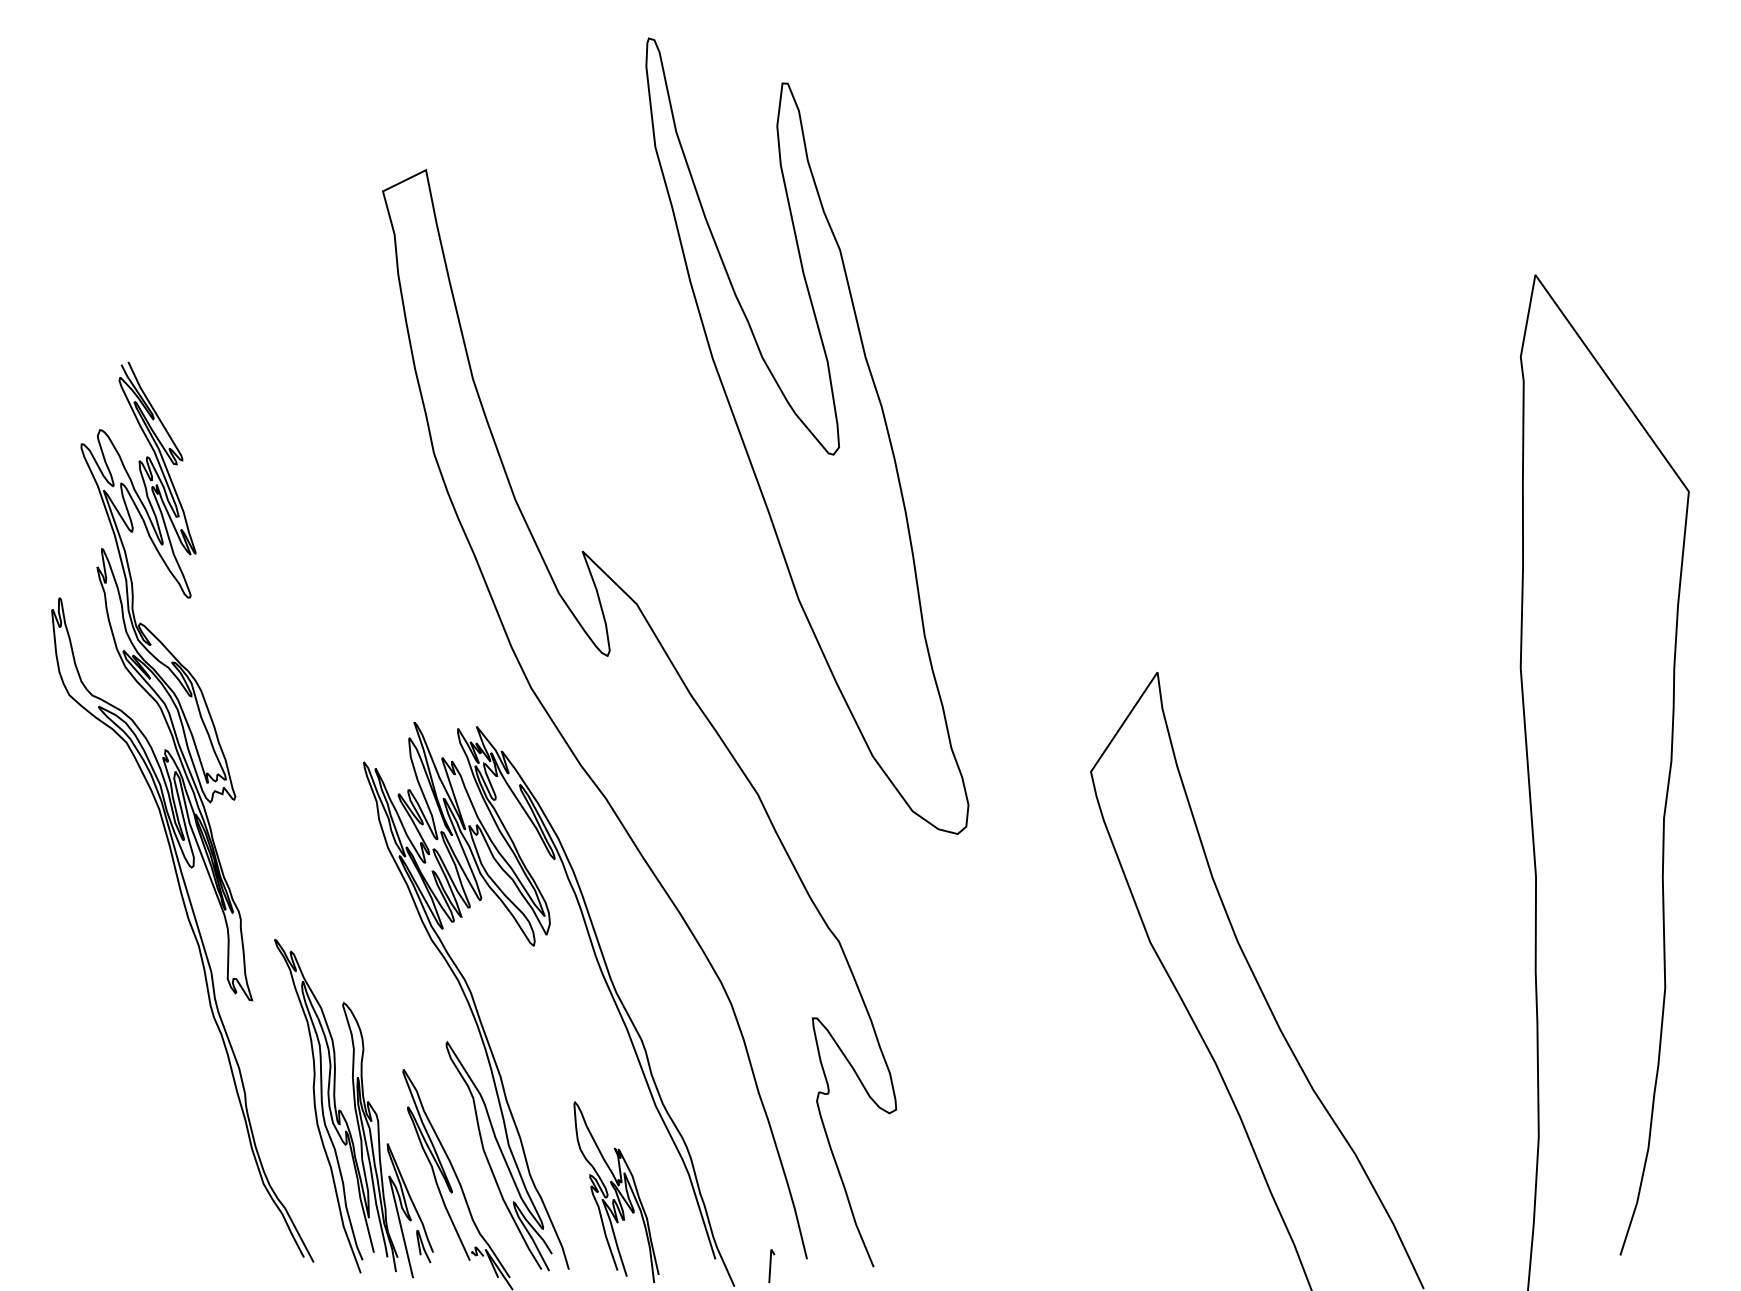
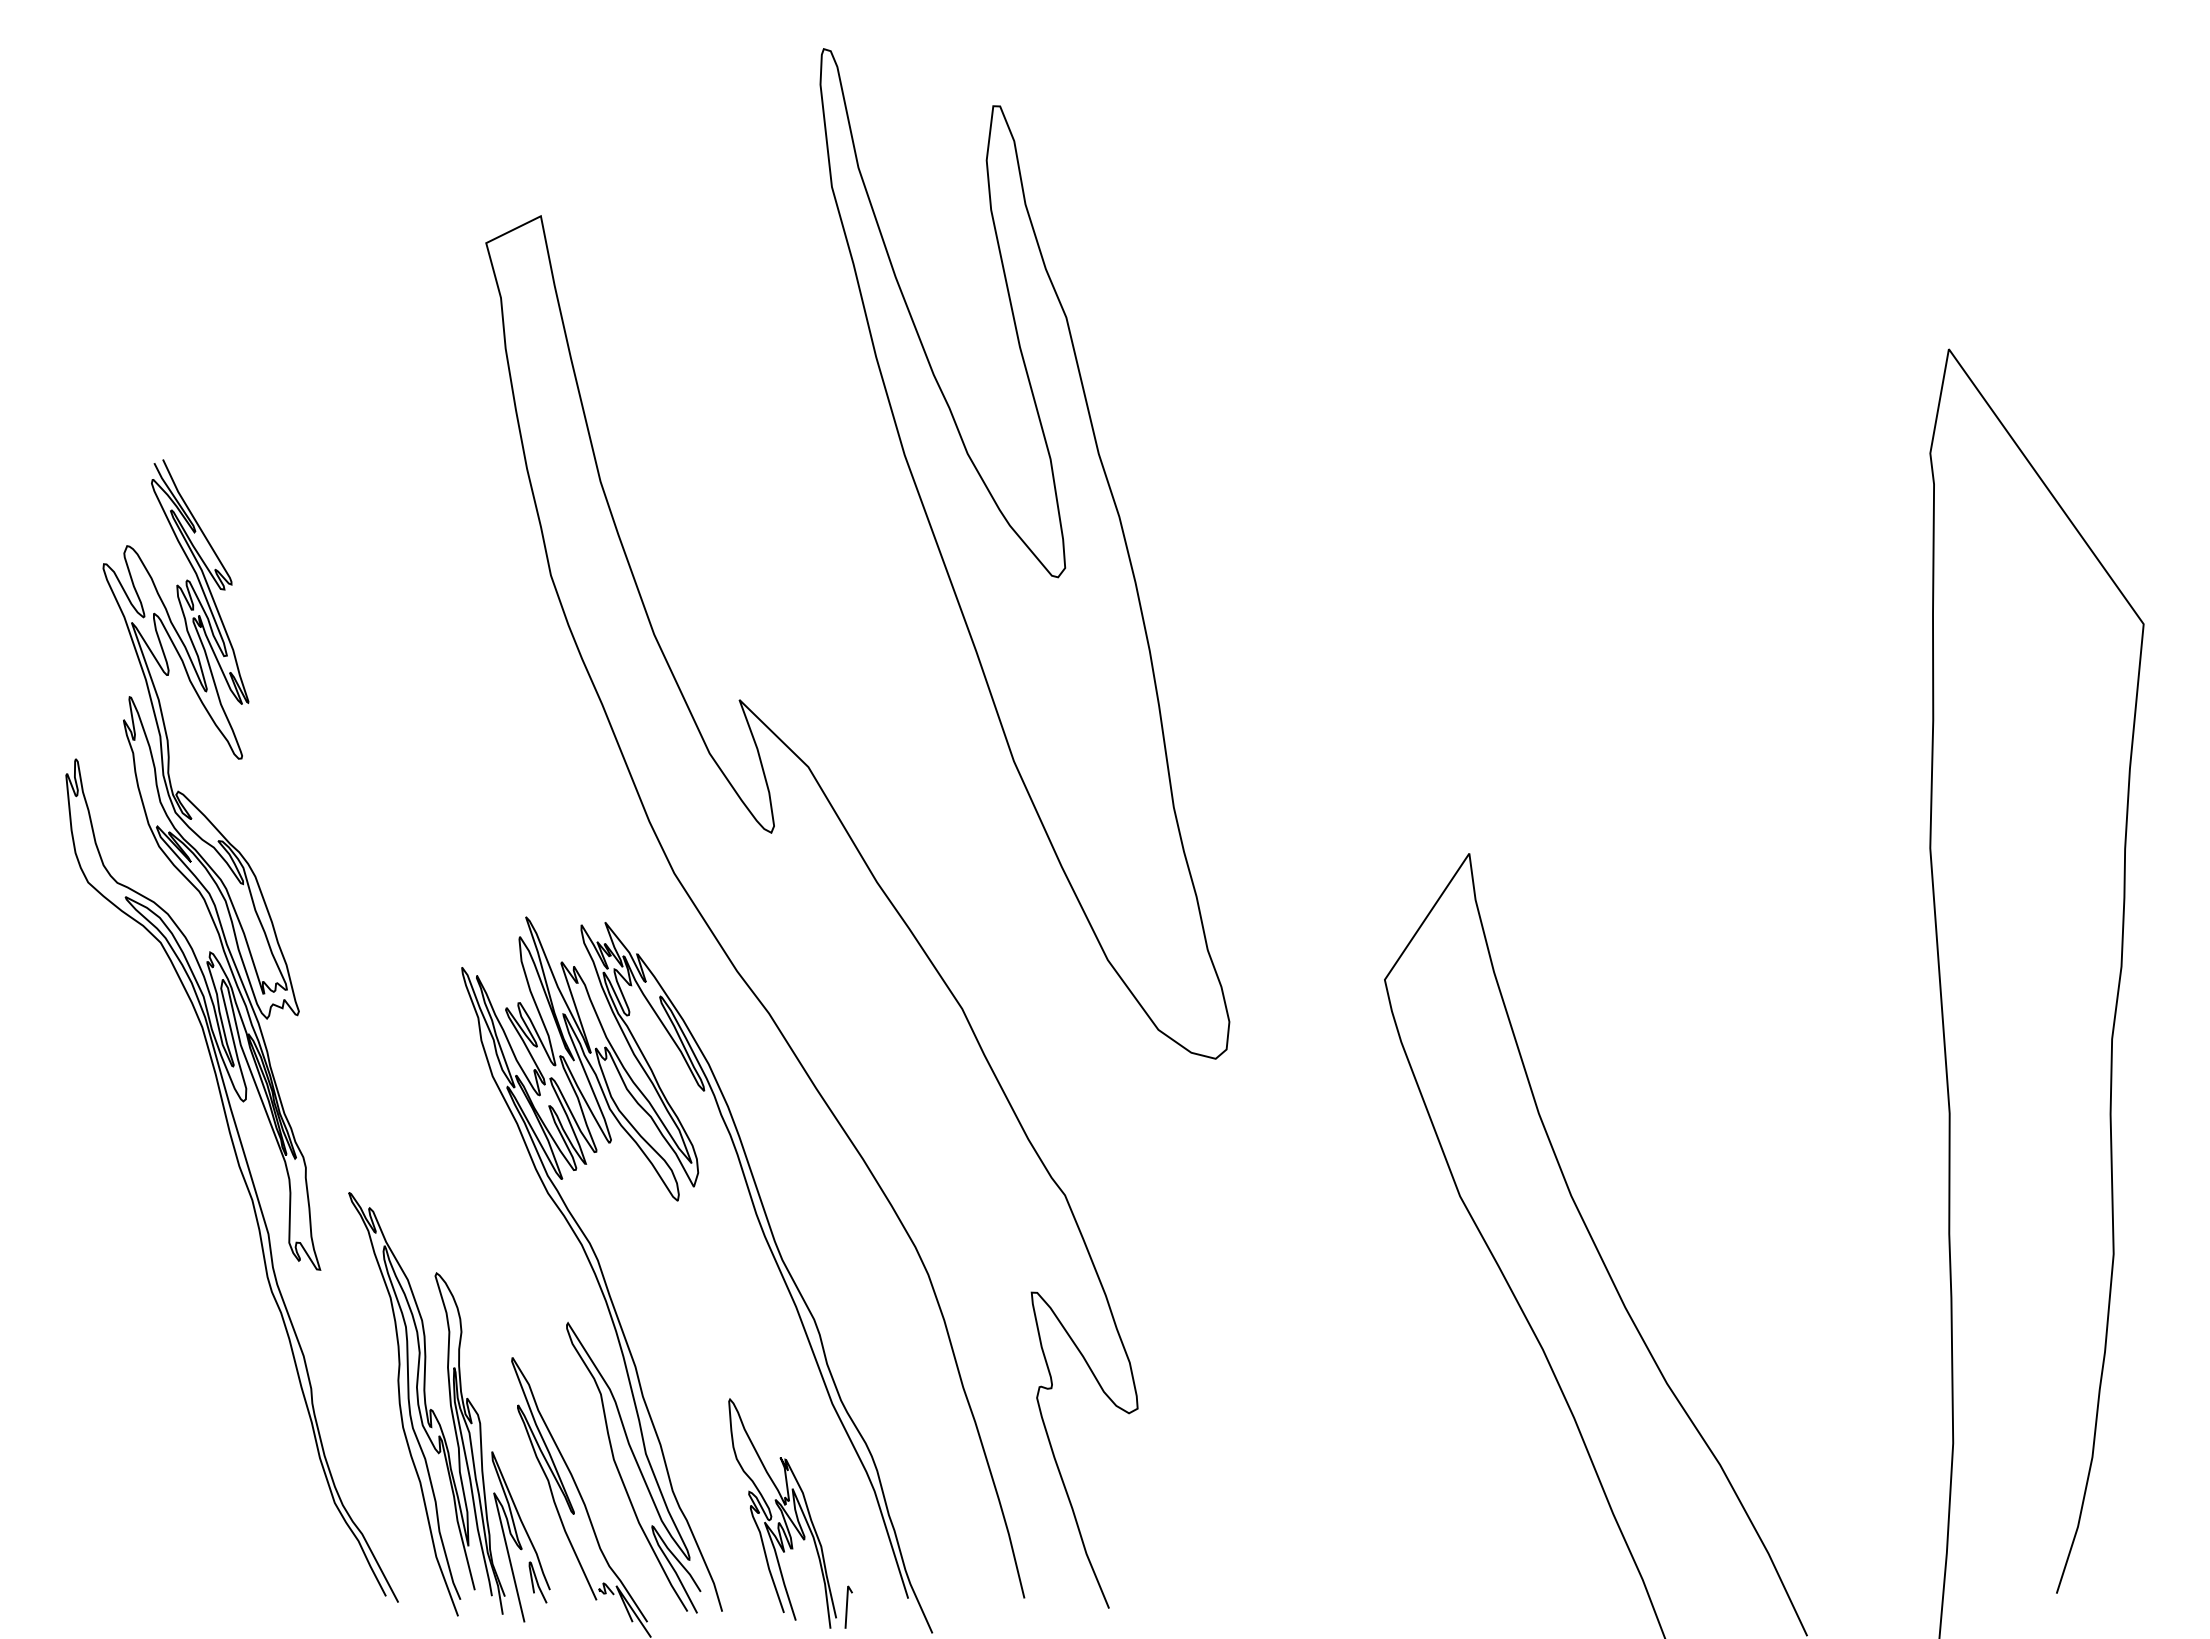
line: (770, 1265) -> (847, 1606), moved

